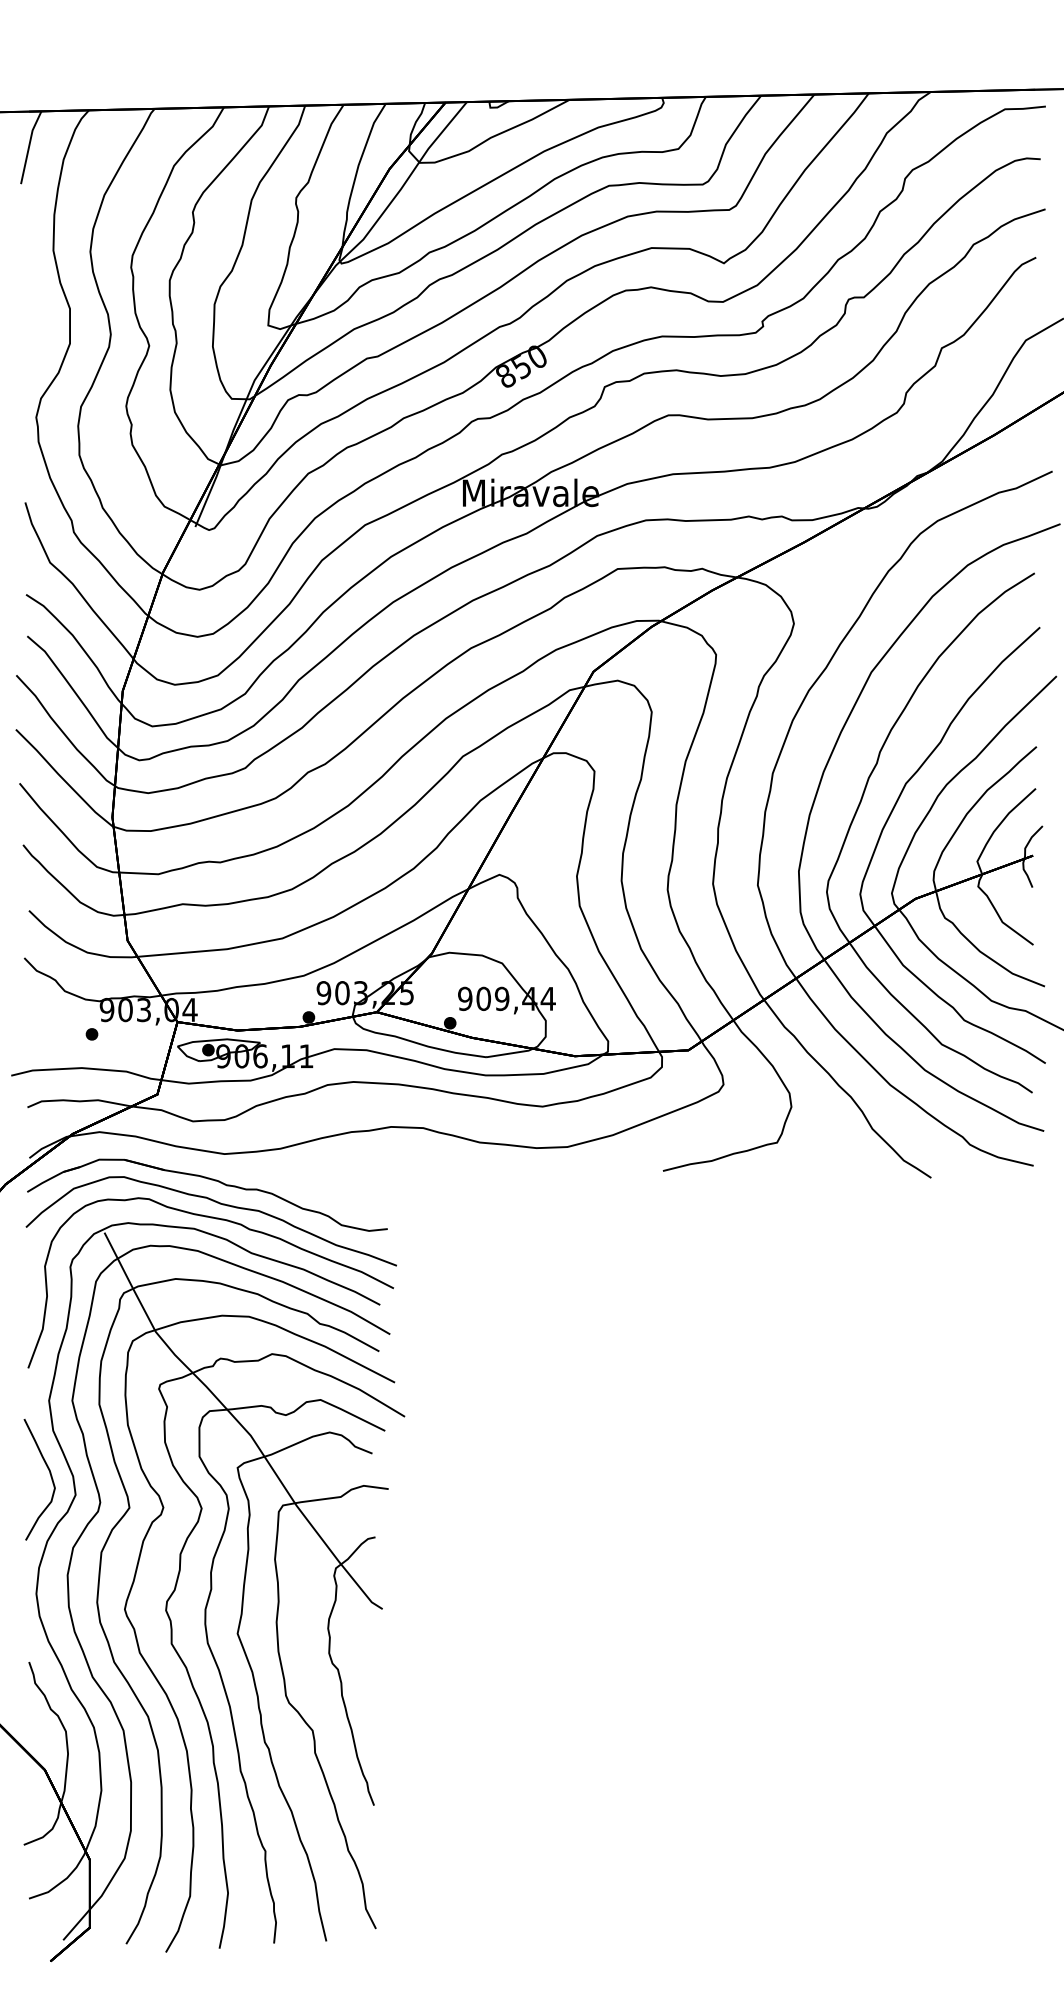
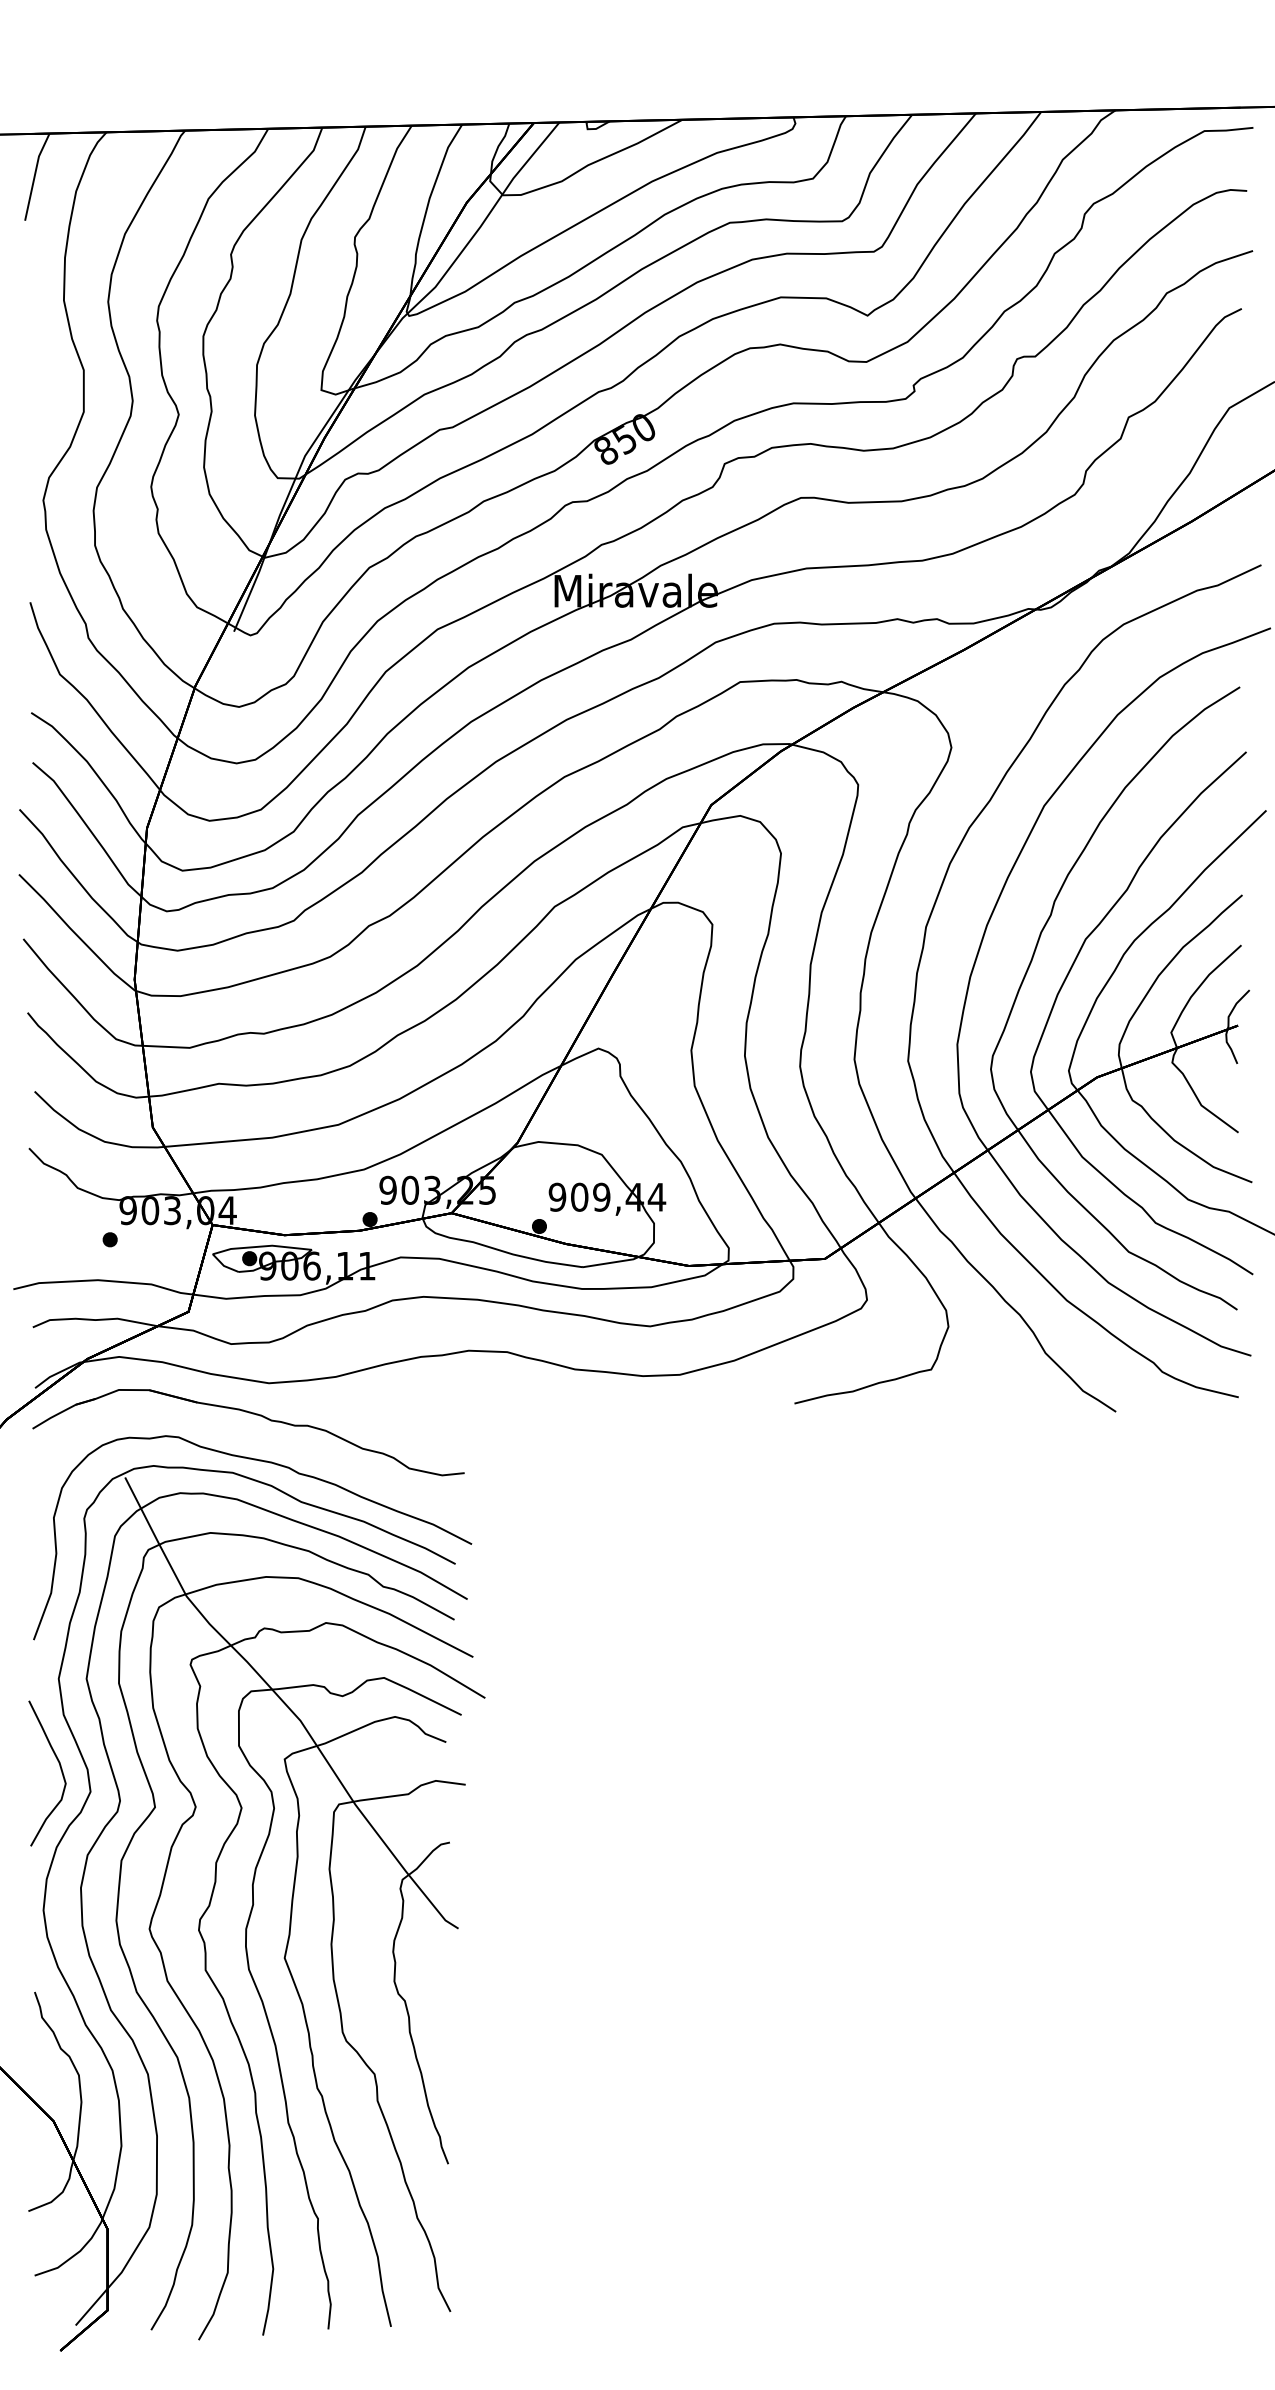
part: (219, 1204) -> (262, 1443), removed

